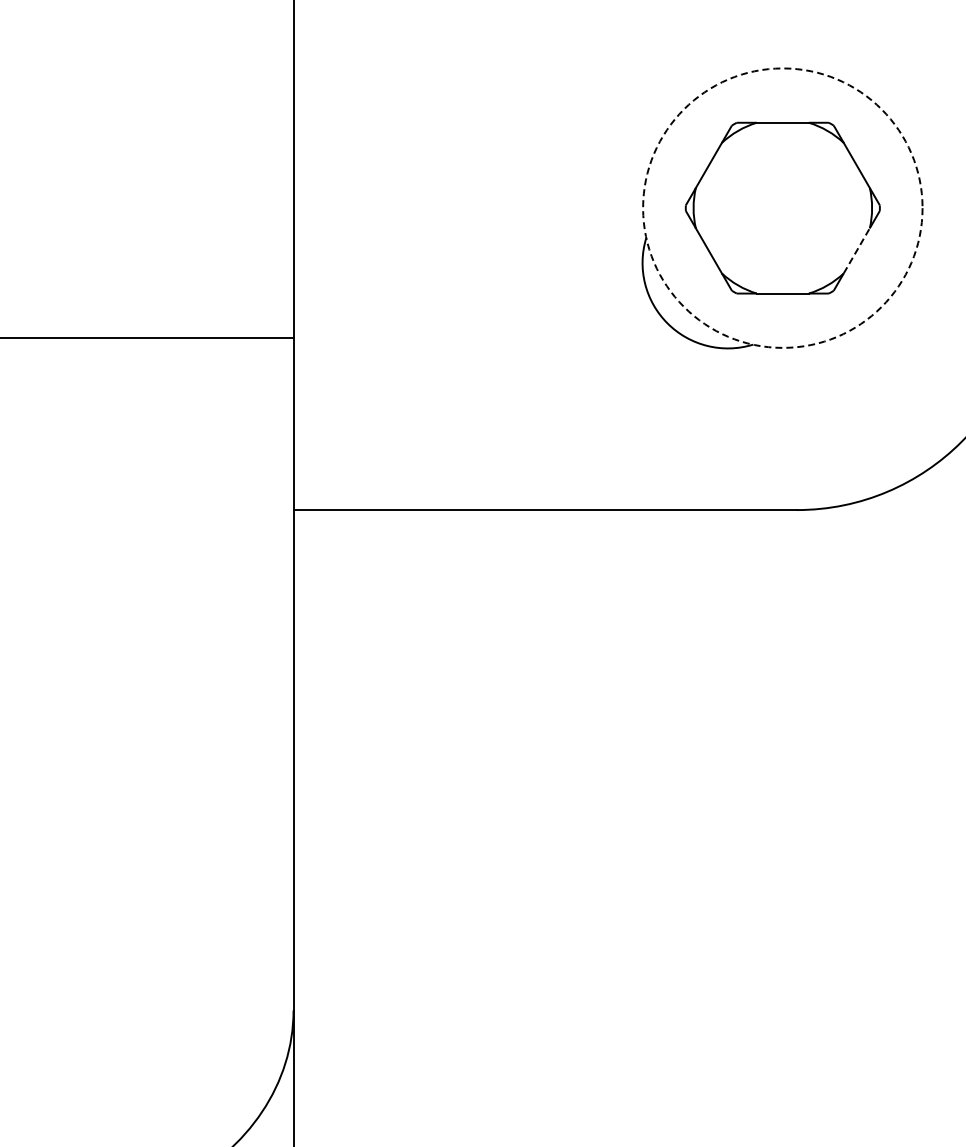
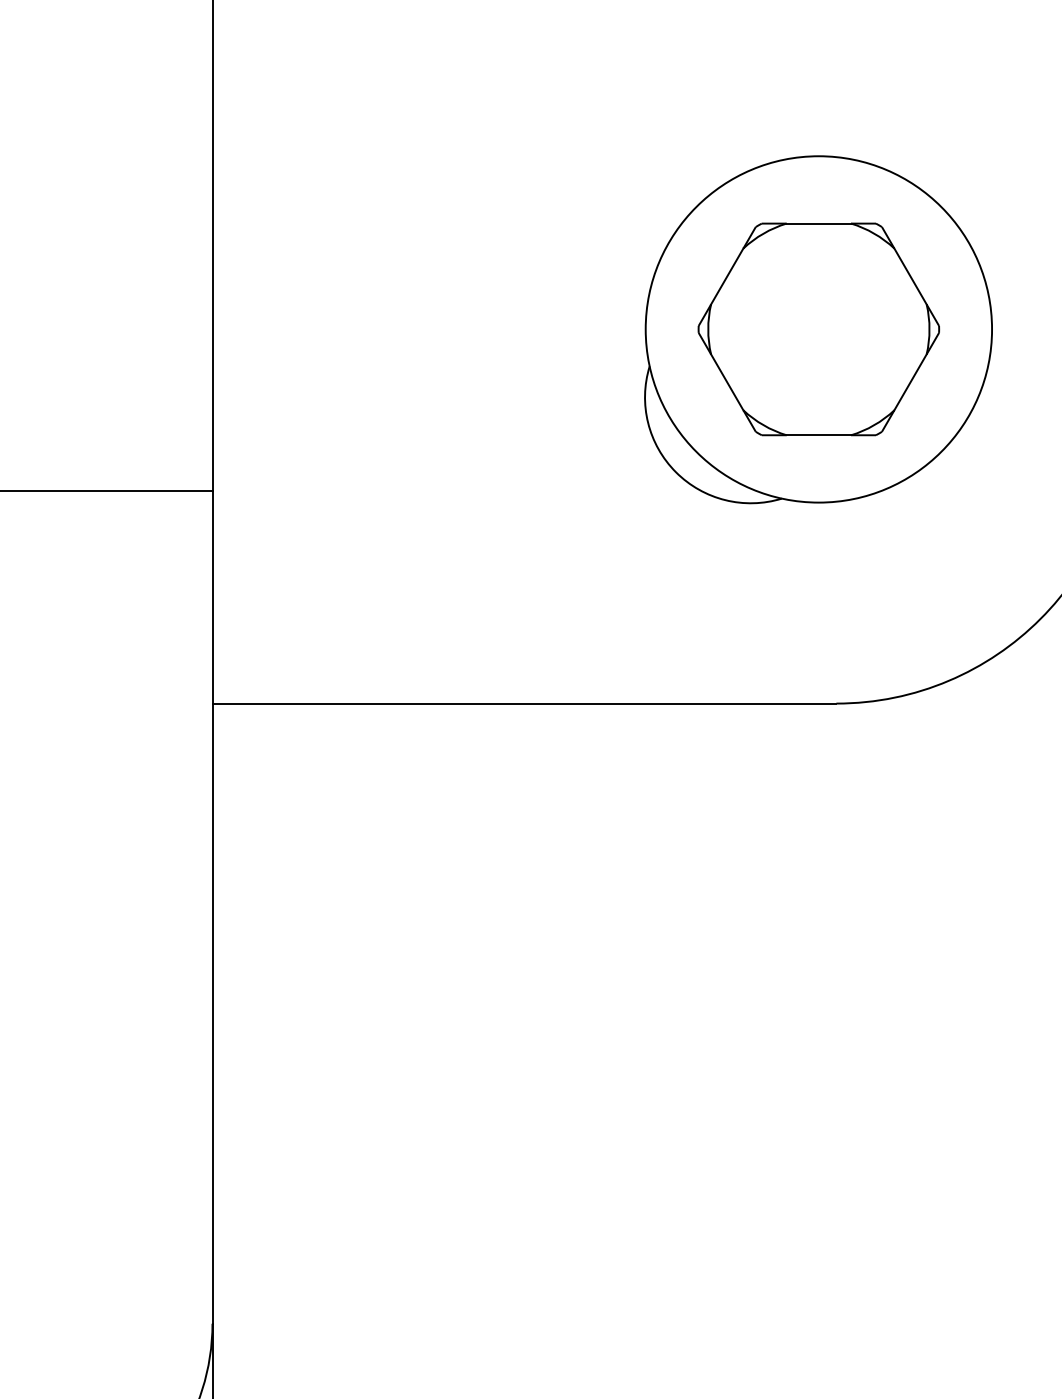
circle: (782, 207) -> (818, 328), dashed -> solid
line: (857, 250) -> (911, 381), dashed -> solid

